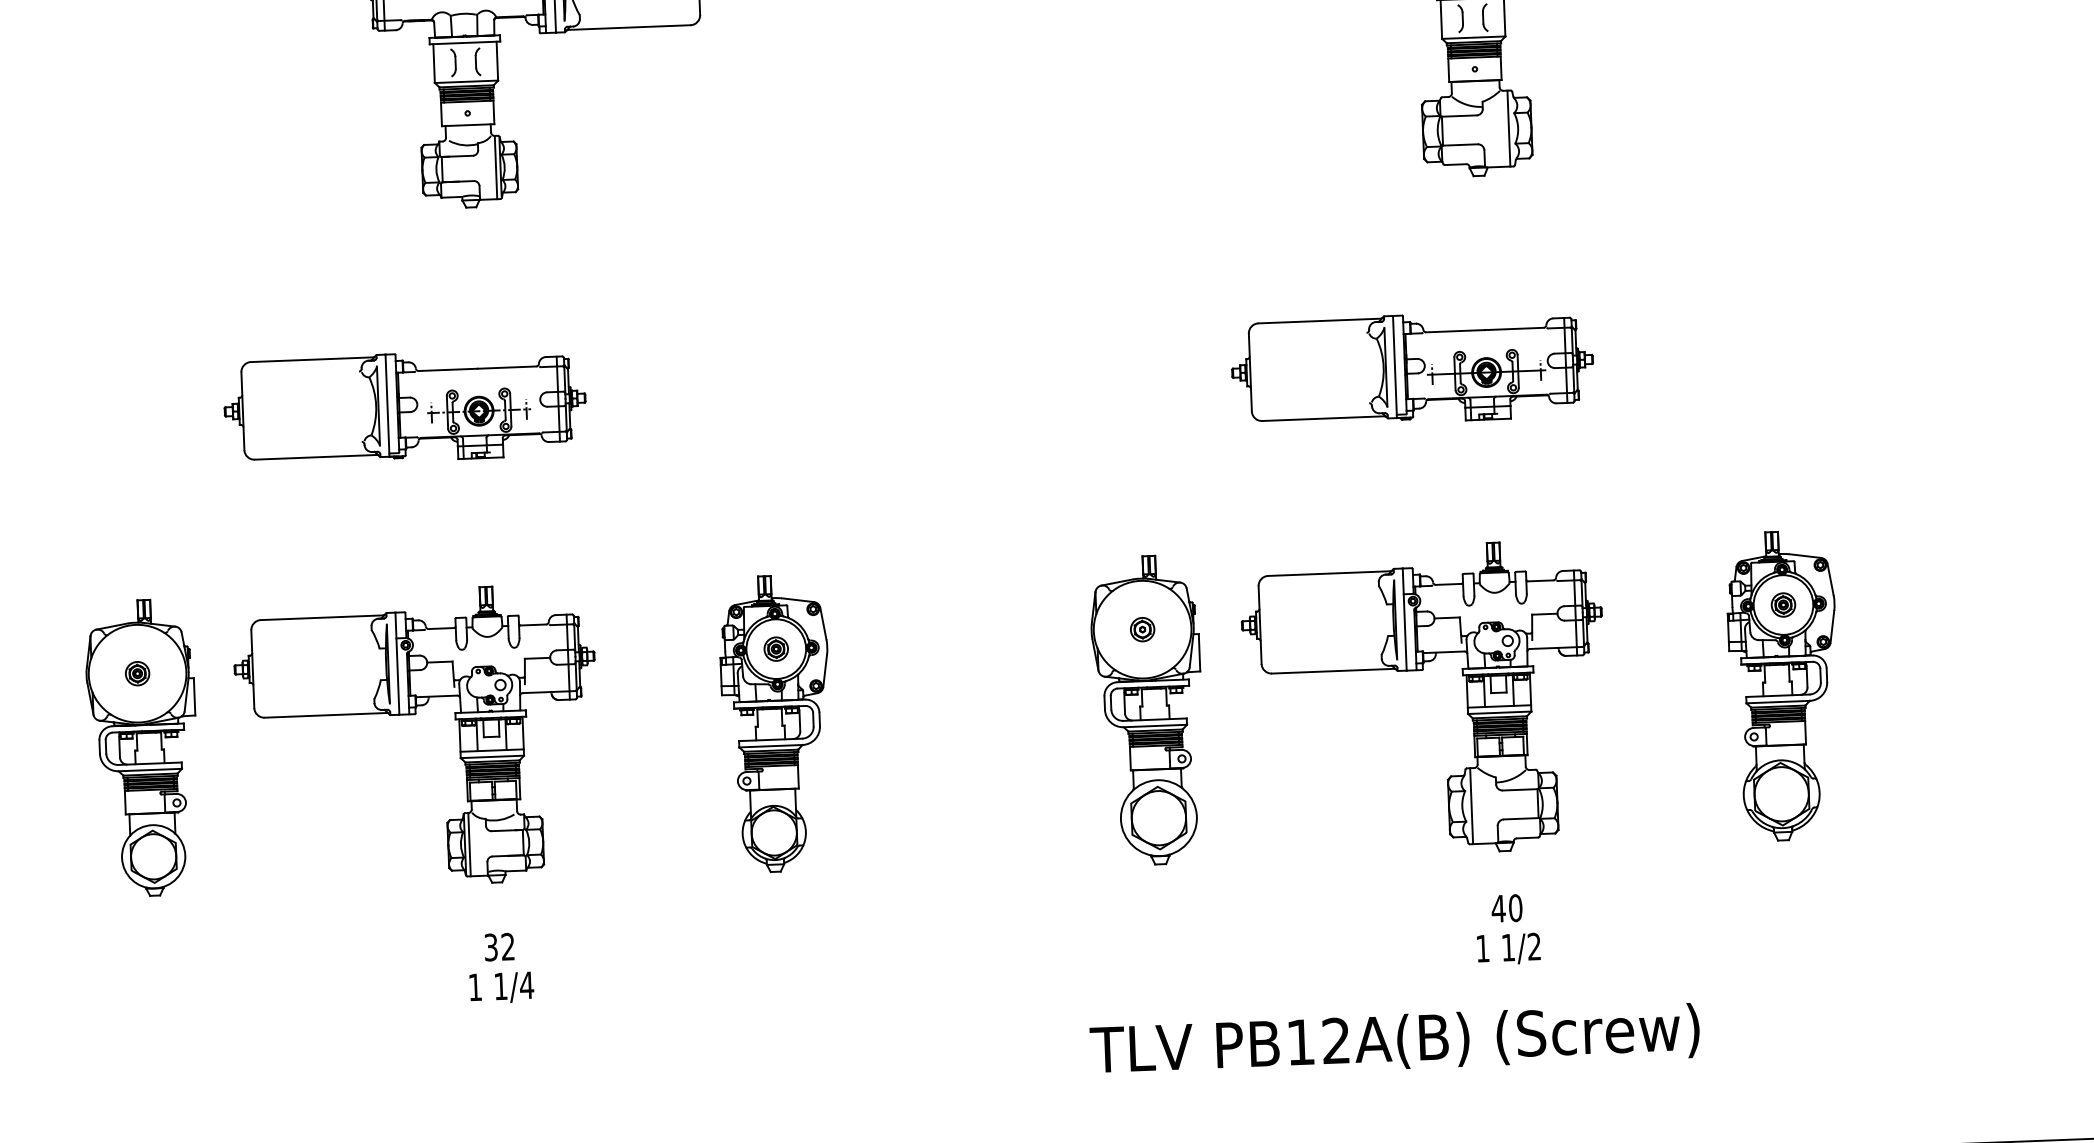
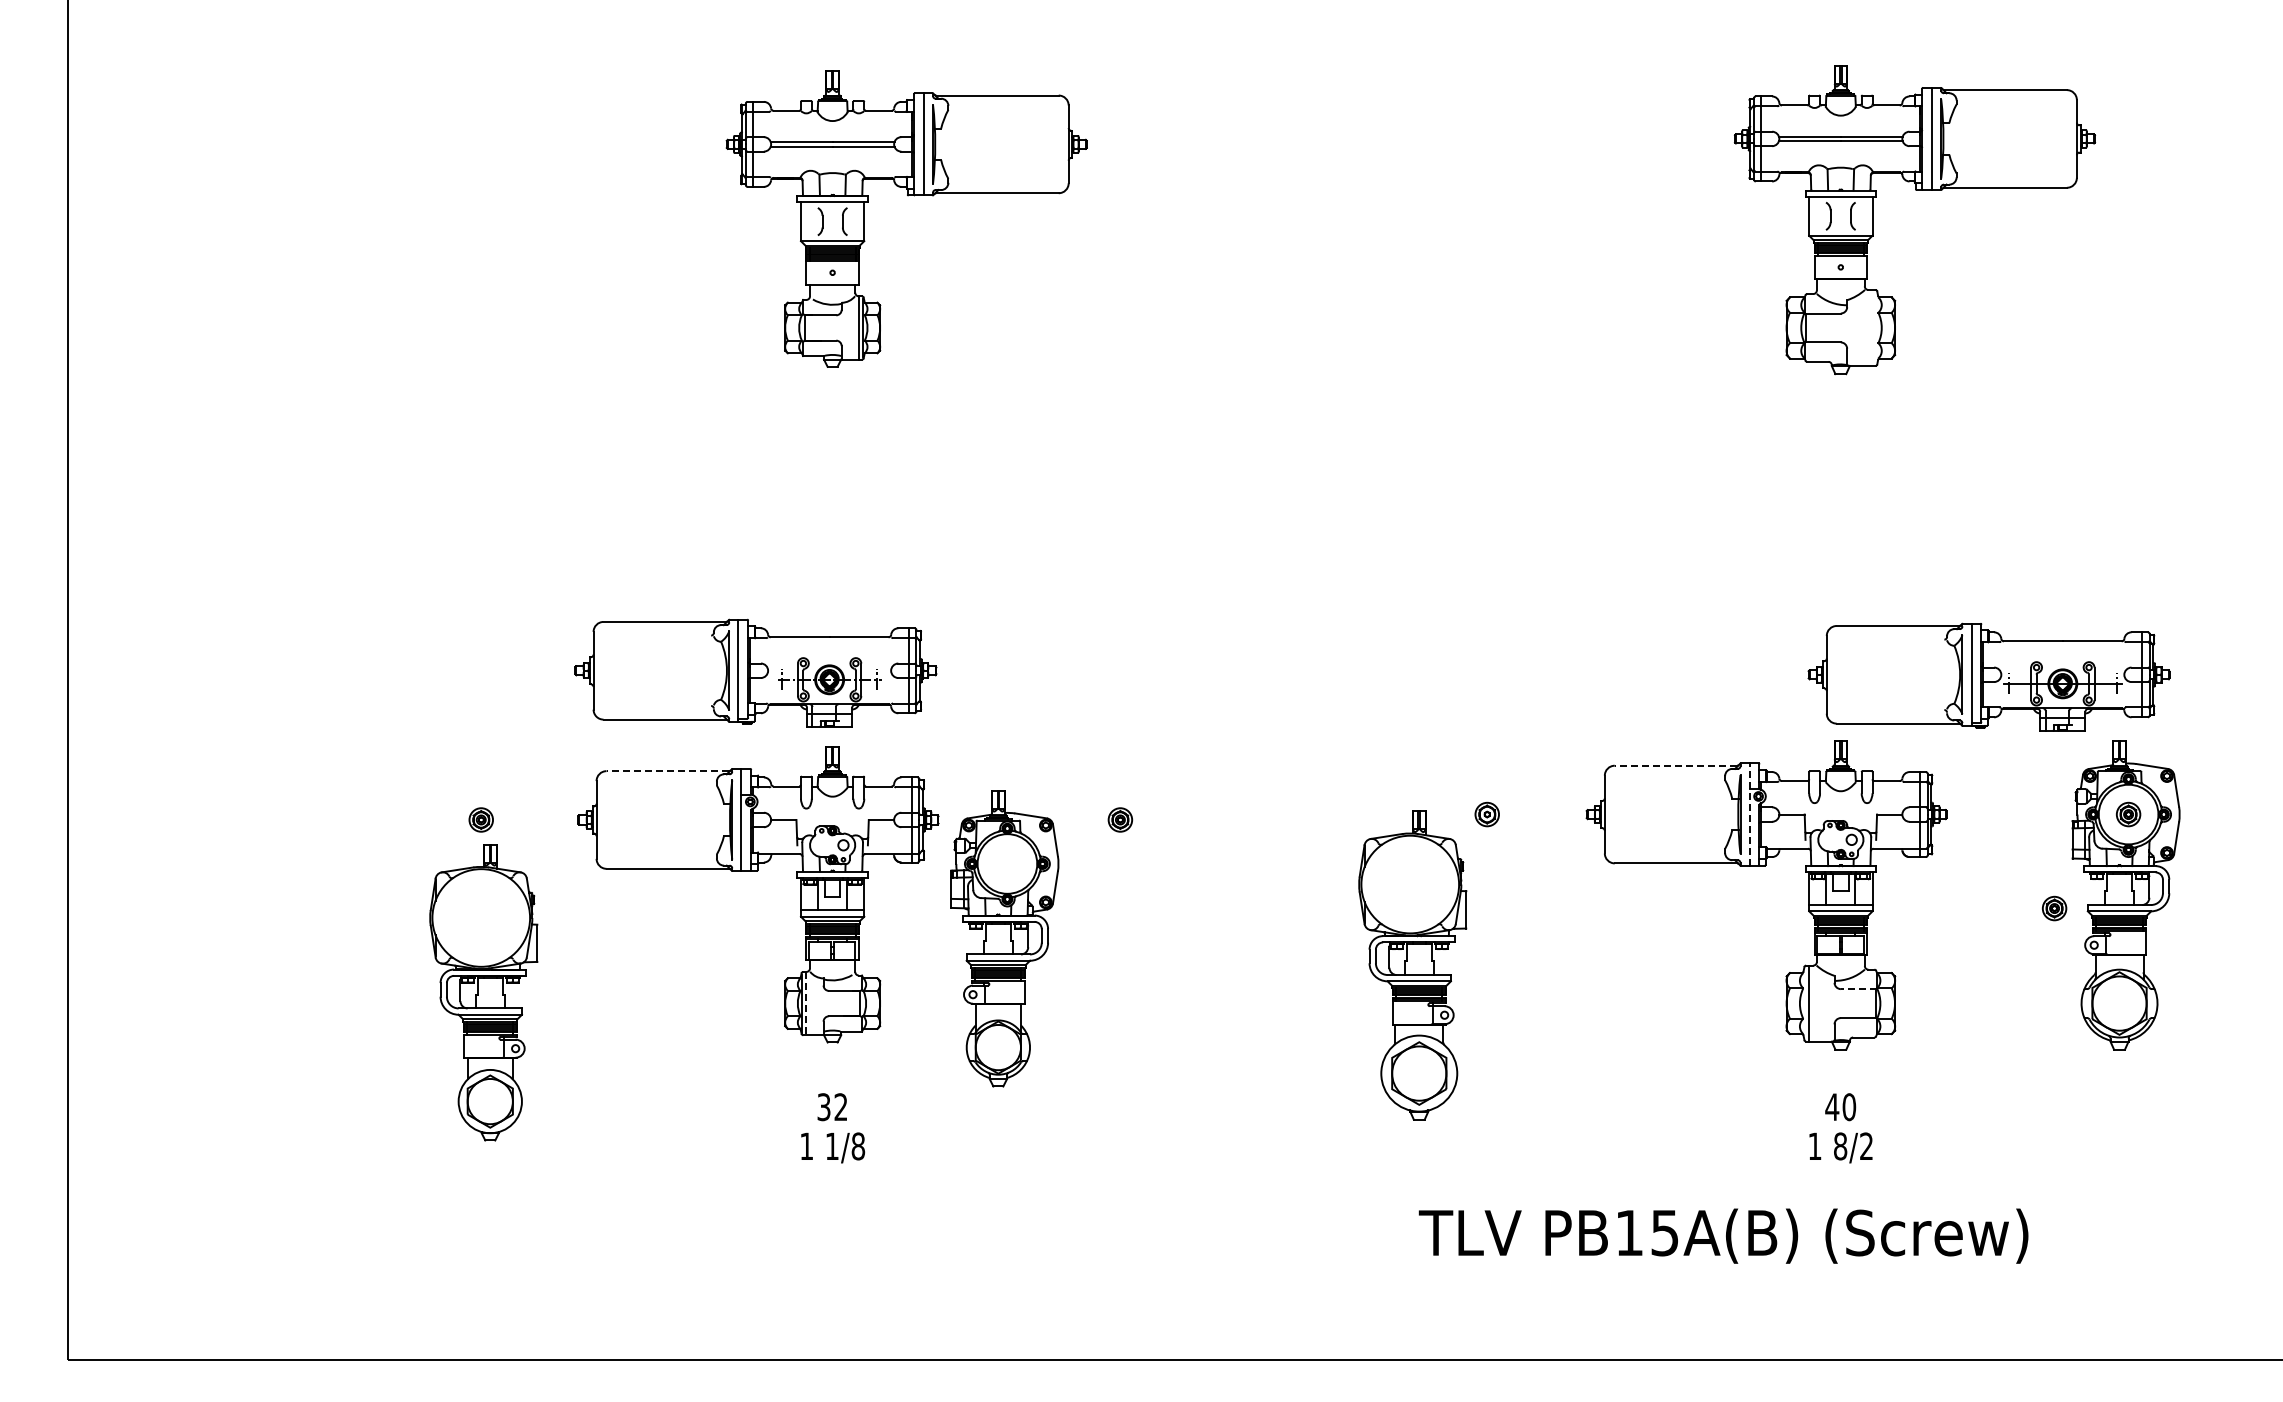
line: (1508, 128) -> (1872, 327), removed
part: (1412, 368) -> (1988, 676), moved
part: (404, 406) -> (755, 672), moved
line: (1328, 573) -> (1675, 765), solid -> dashed
line: (321, 618) -> (667, 771), solid -> dashed
line: (1404, 619) -> (1749, 814), solid -> dashed
part: (1713, 701) -> (2054, 908), added
part: (1147, 710) -> (1412, 965), moved
part: (776, 723) -> (1004, 938), moved
part: (142, 748) -> (483, 992), moved
line: (1520, 790) -> (1858, 989), solid -> dashed
line: (469, 844) -> (806, 1003), solid -> dashed
text: (1508, 947) -> (1840, 1146), 1/2 -> 8/2
text: (527, 985) -> (858, 1146), 1/4 -> 1/8
text: (1335, 1040) -> (1664, 1232), PB12A(B) -> PB15A(B)

